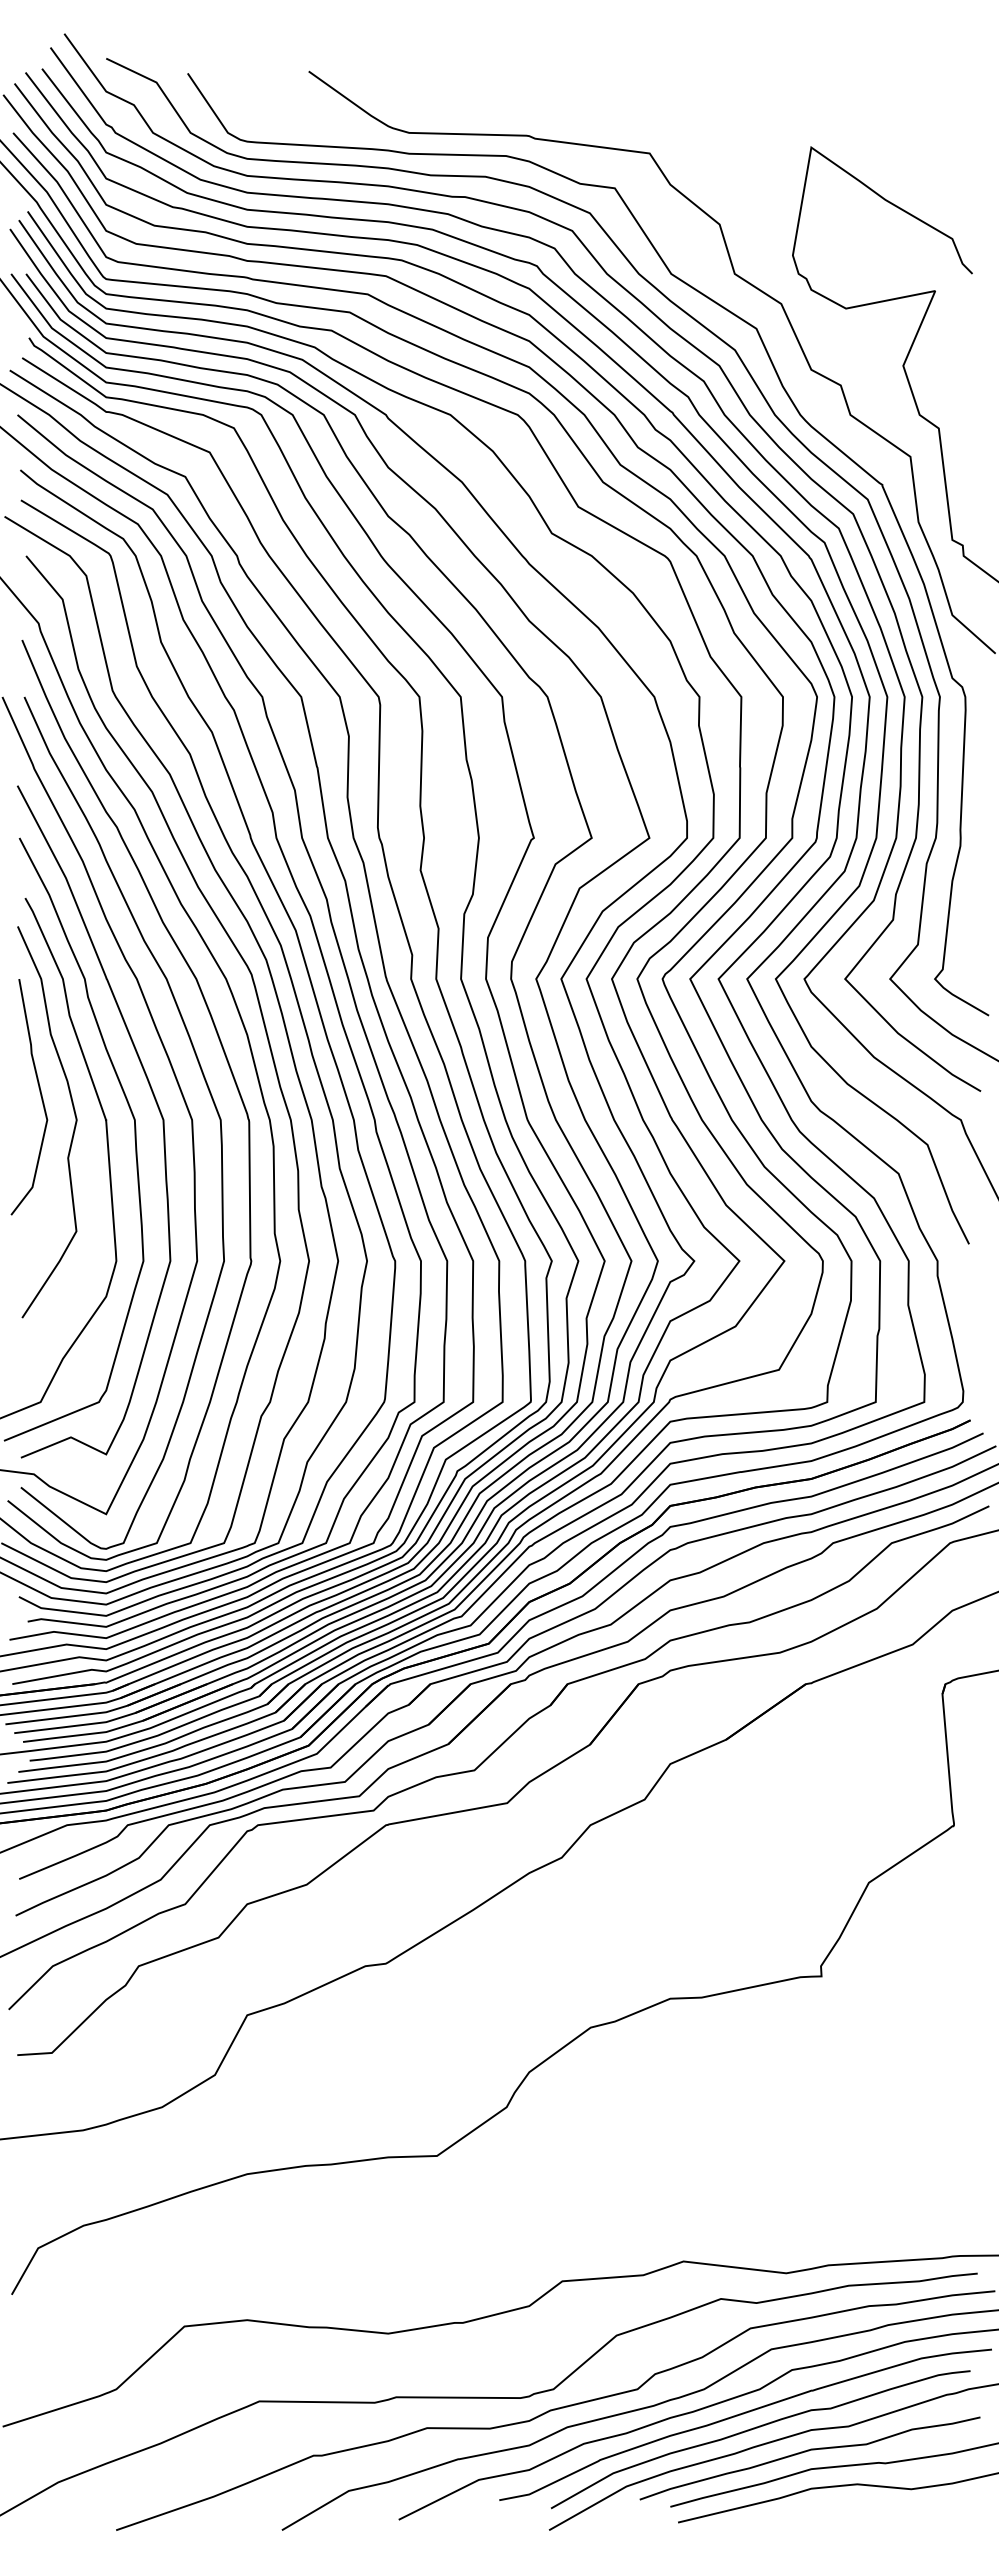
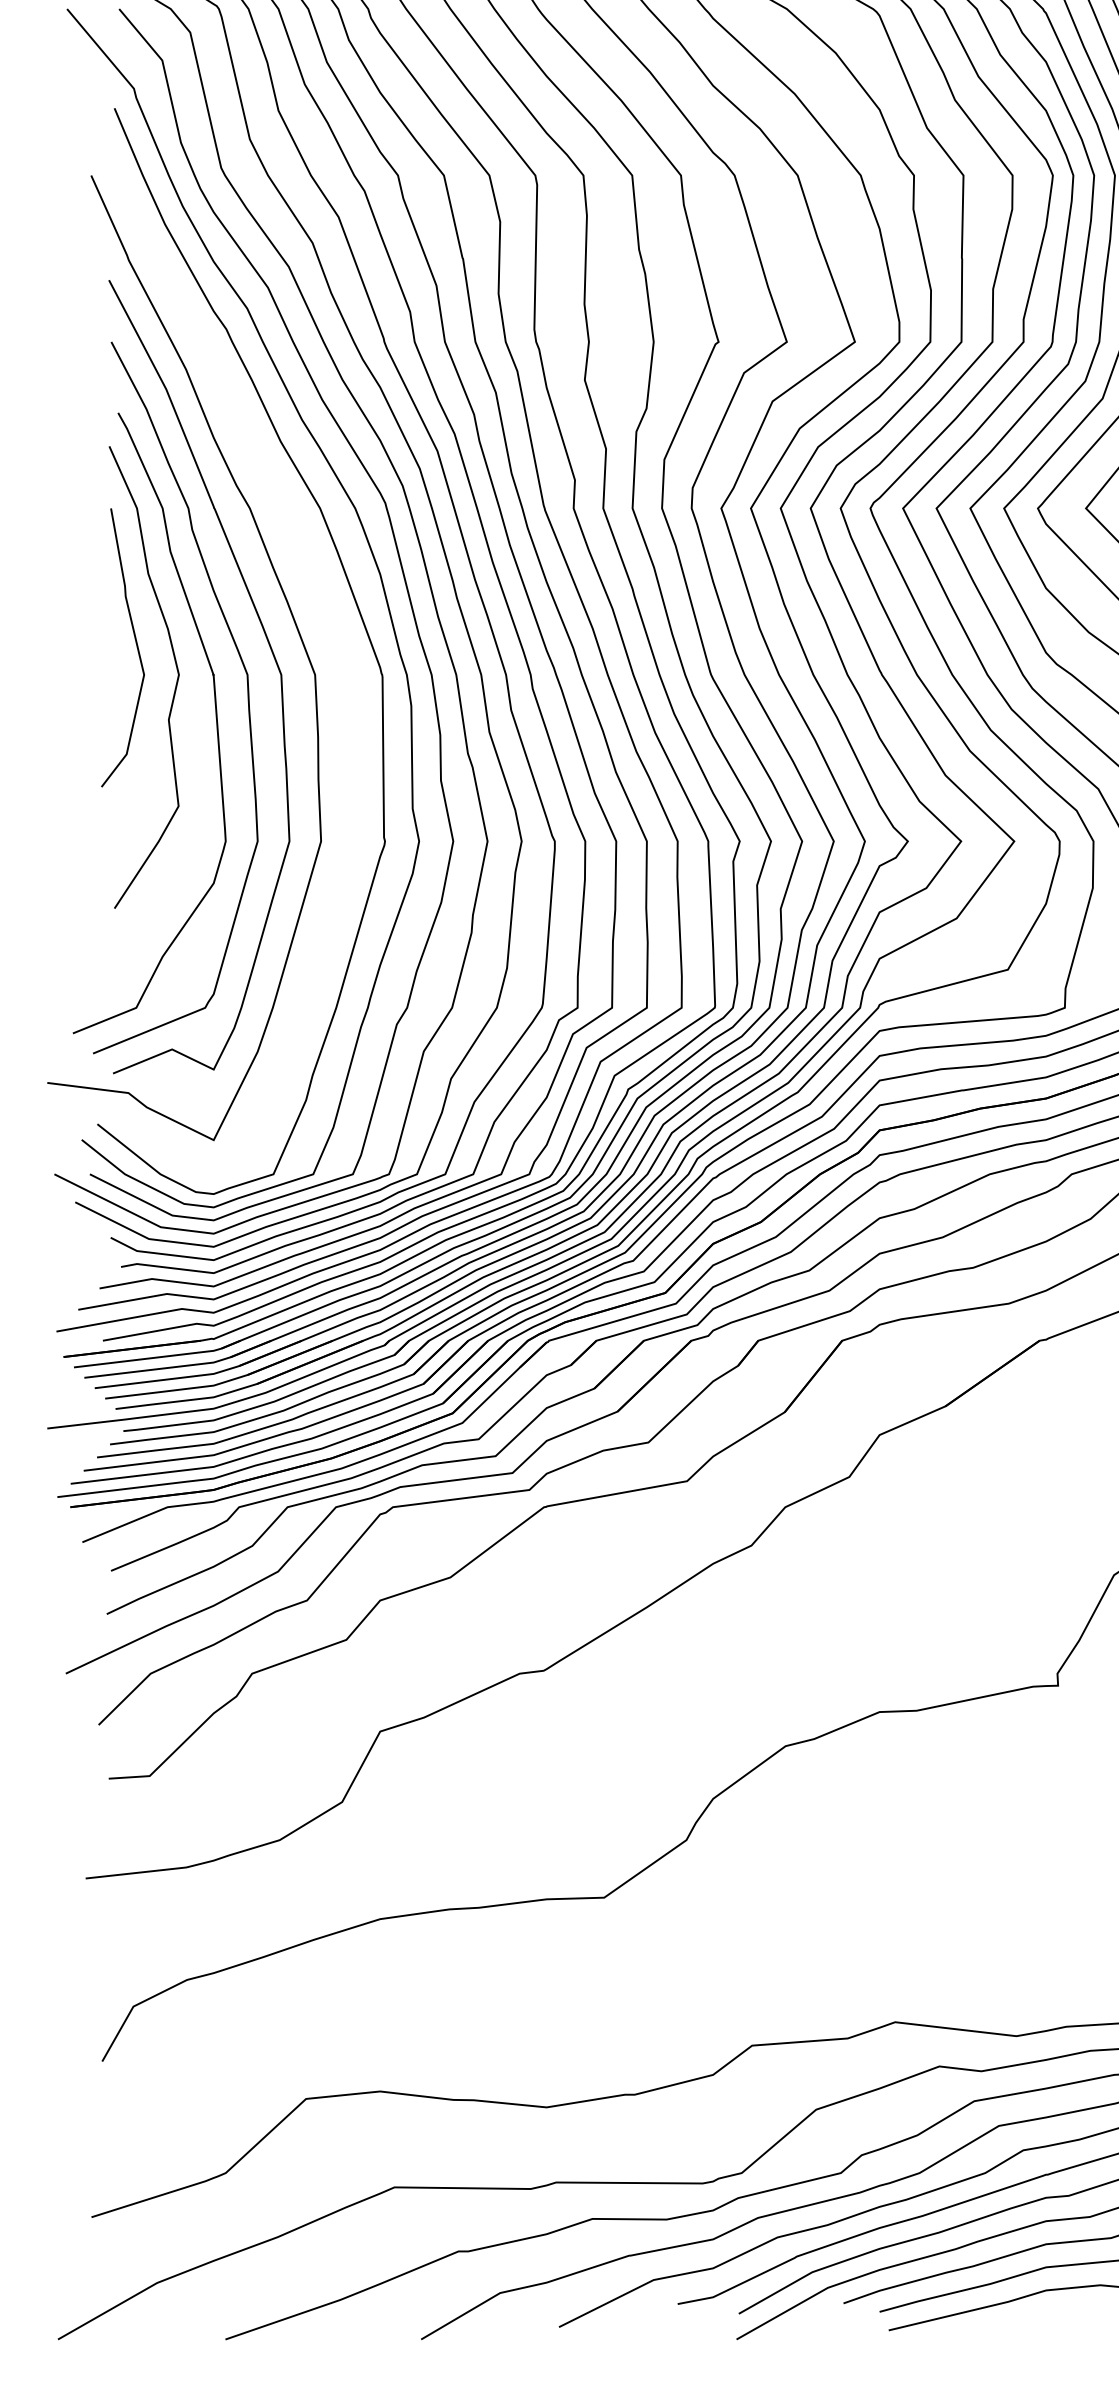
curve: (206, 1086) -> (332, 635), removed

